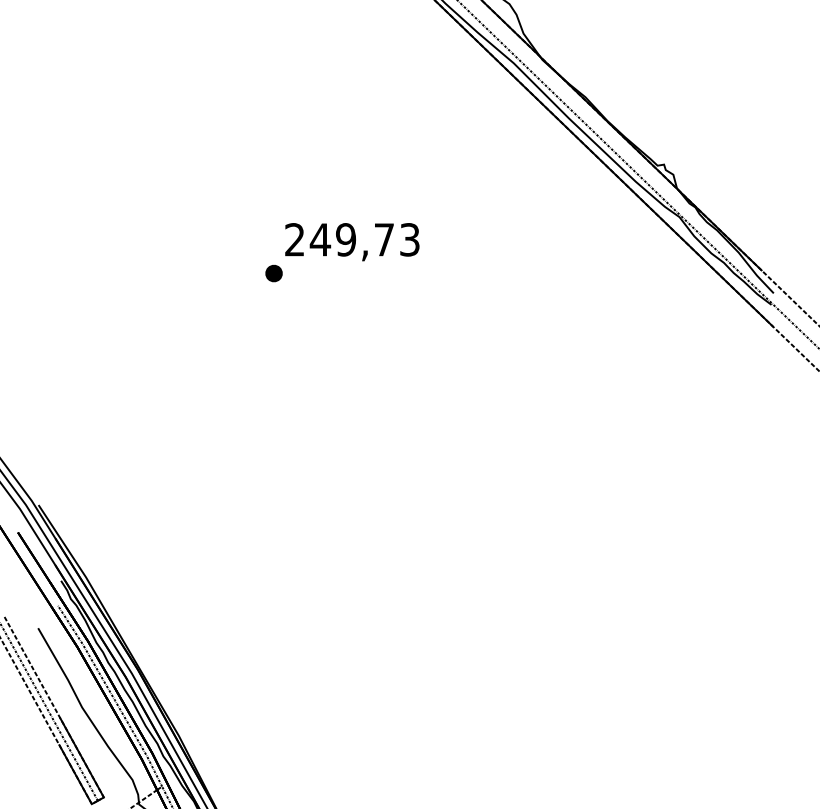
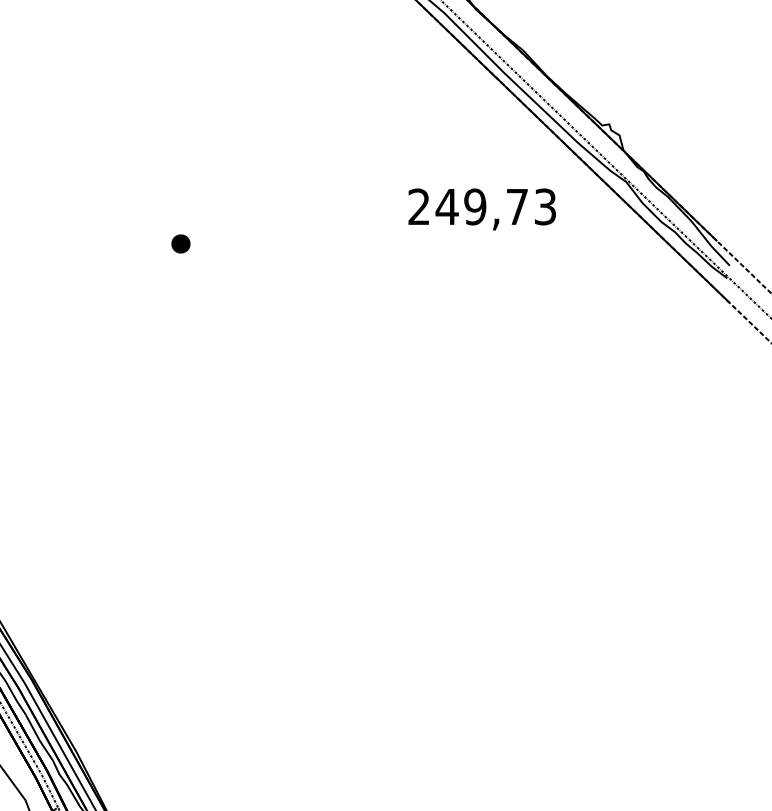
text: (352, 242) -> (482, 209), moved

